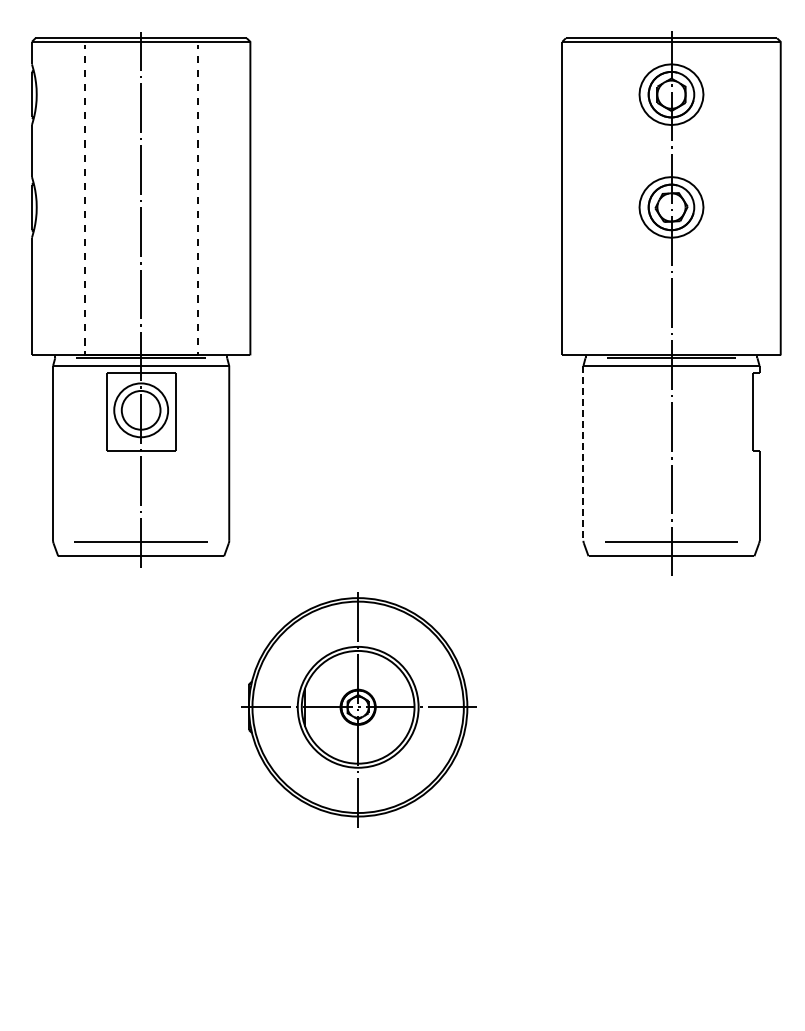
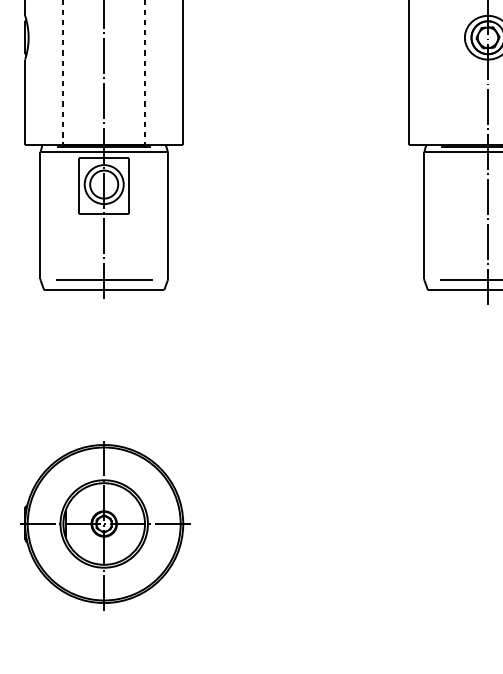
line: (583, 453) -> (424, 215), dashed -> solid
part: (358, 709) -> (104, 525), moved

